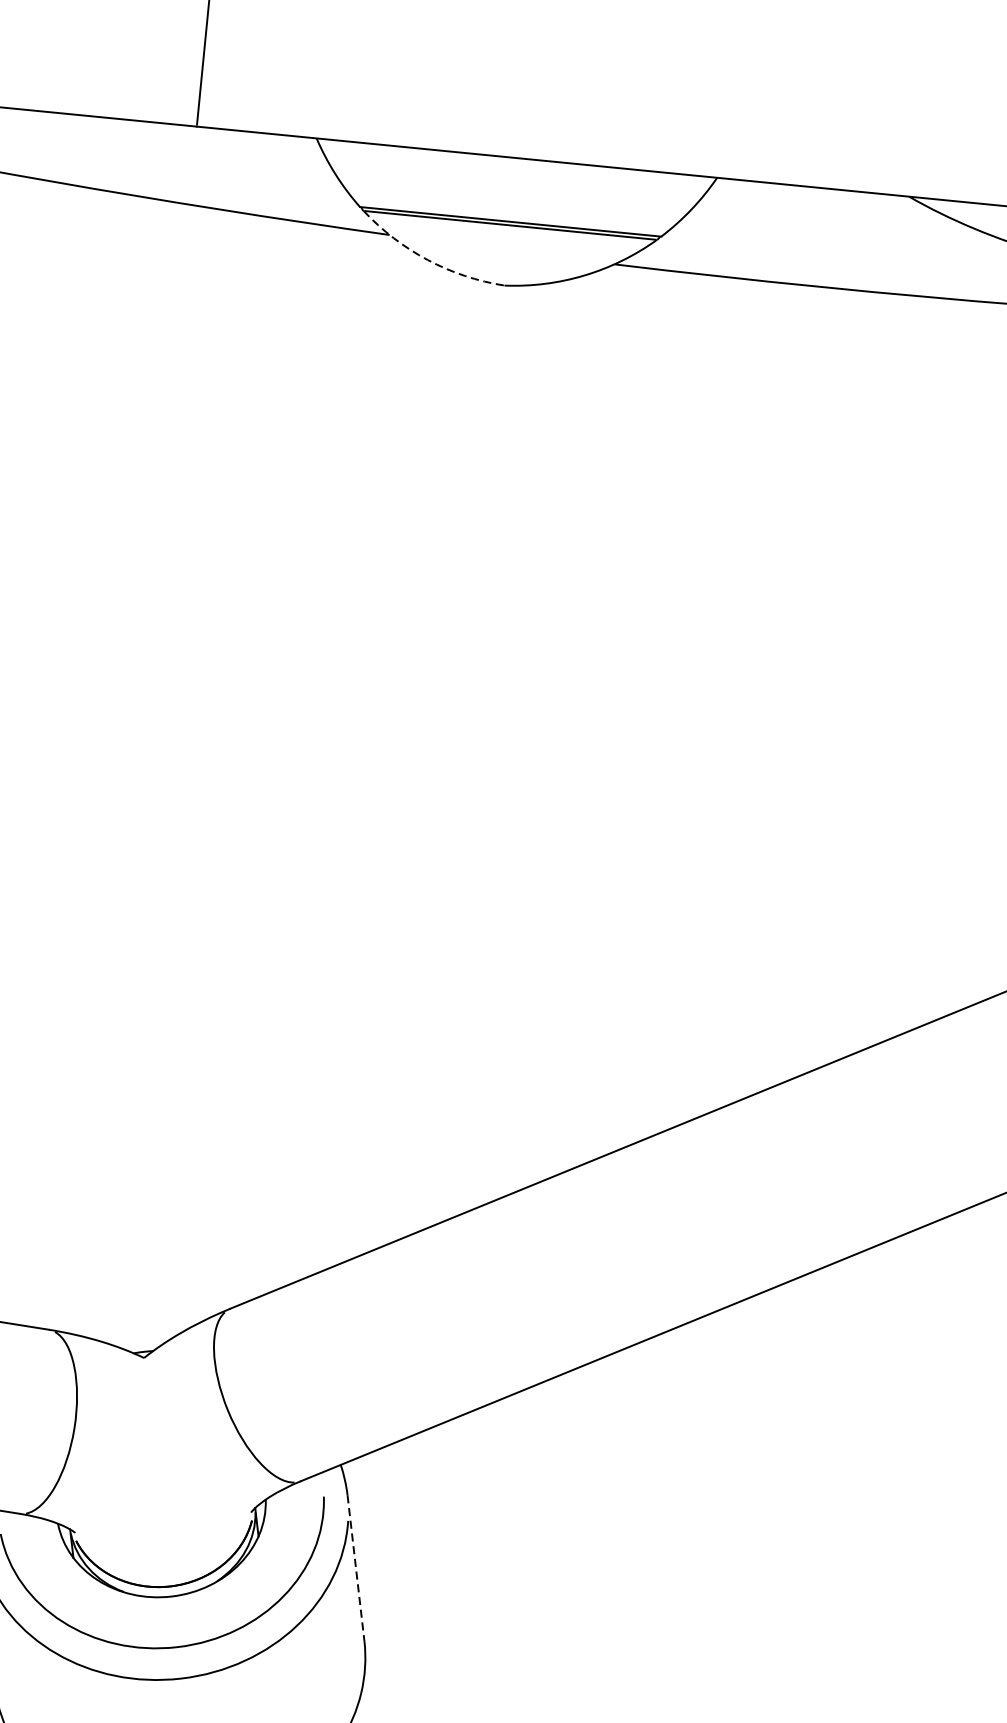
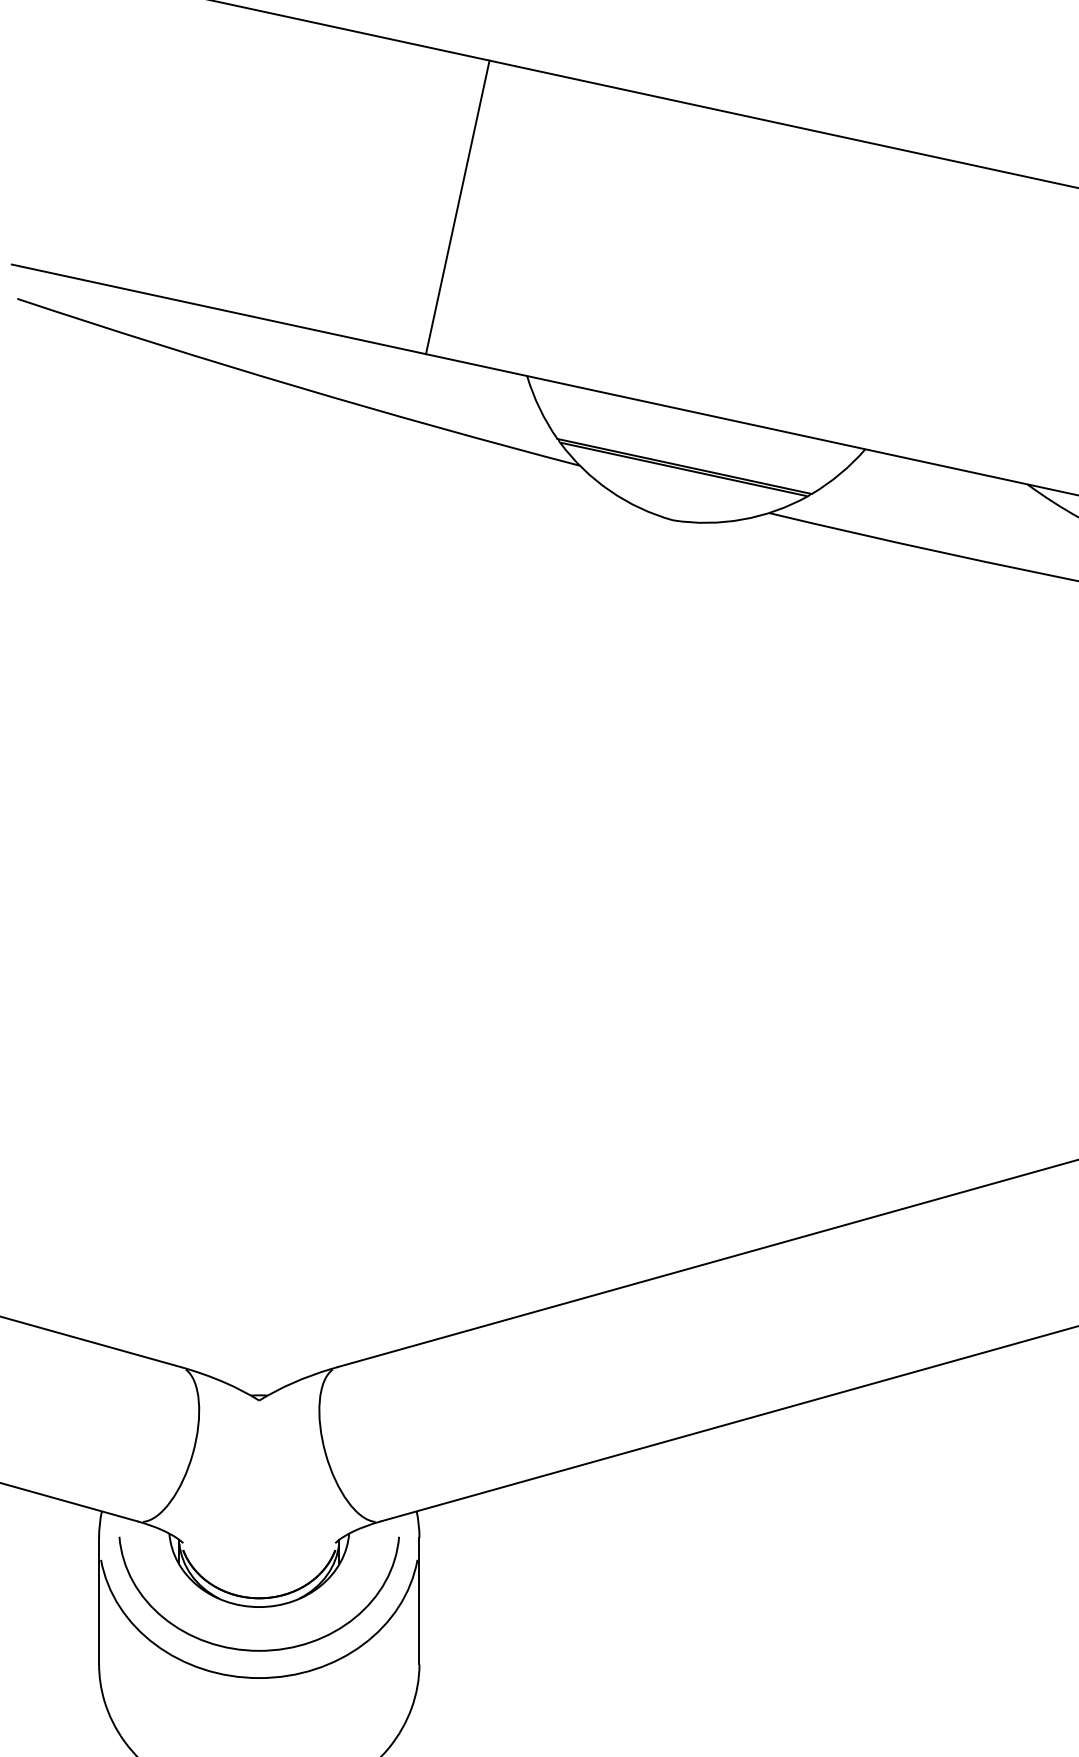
arc: (428, 259) -> (610, 490), dashed -> solid
line: (356, 1568) -> (419, 1601), dashed -> solid

